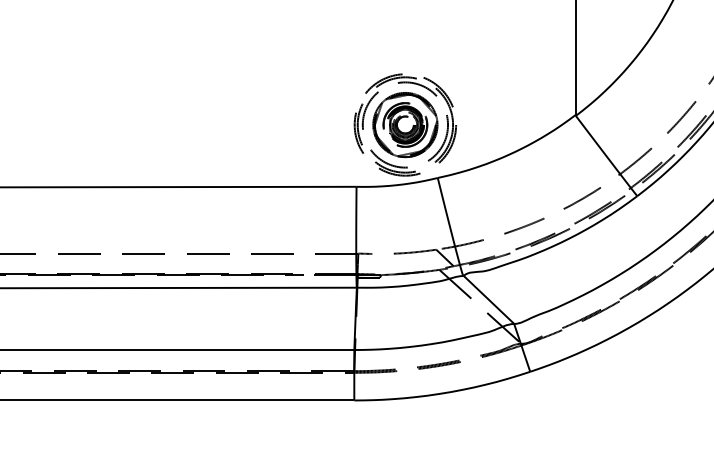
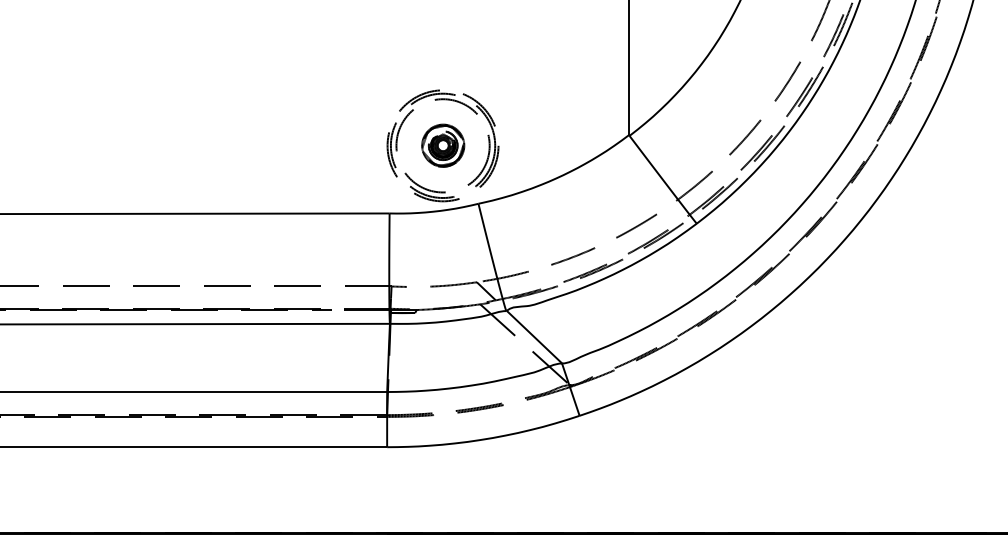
part: (405, 124) -> (443, 145), size x0.6

